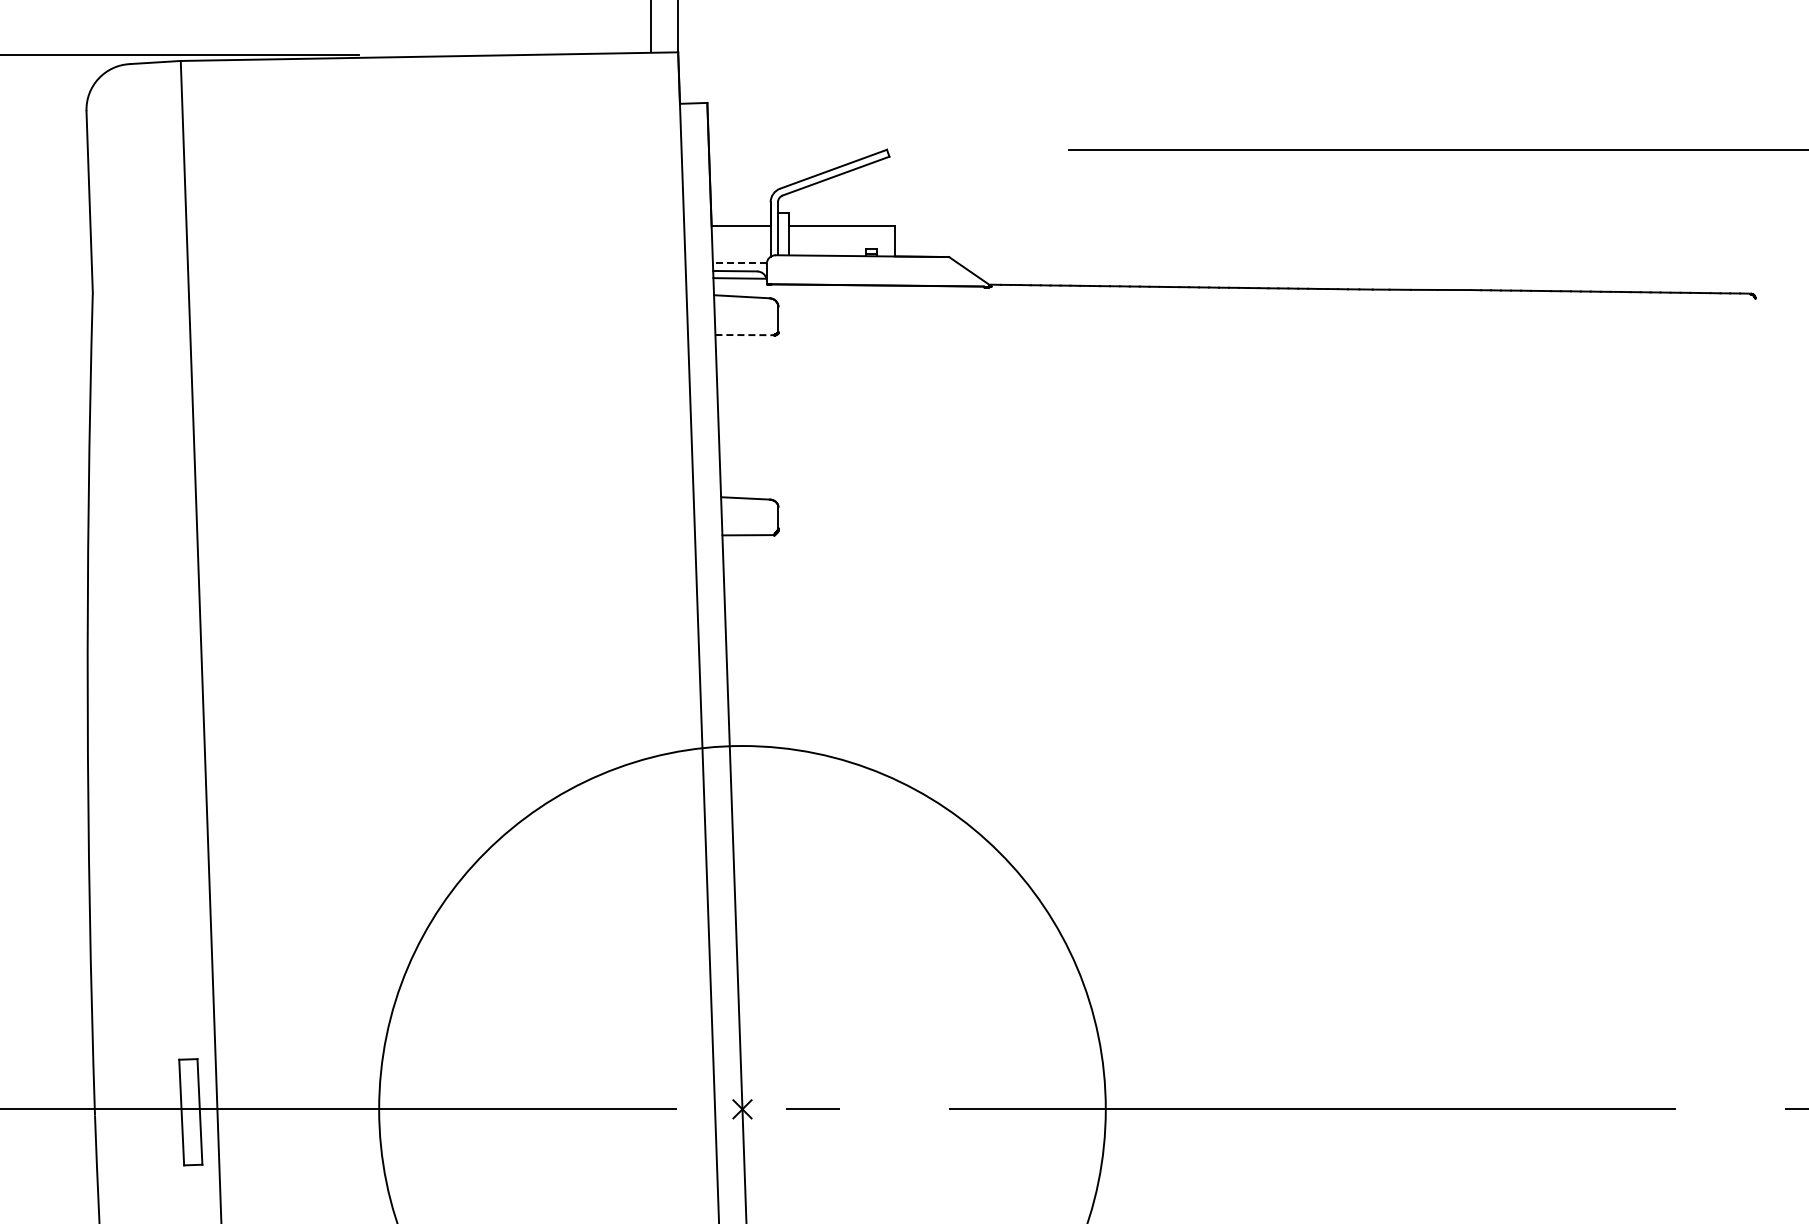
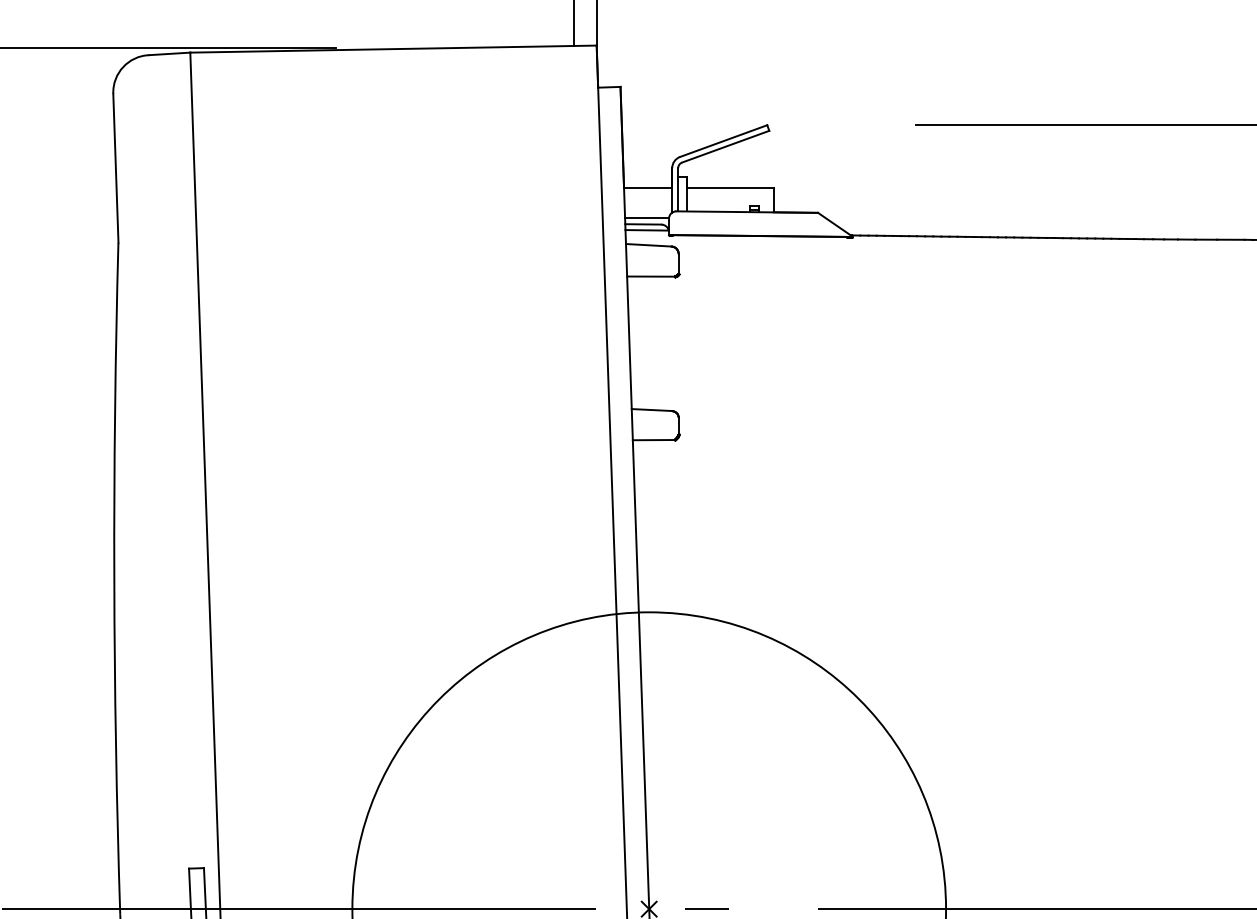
line: (739, 262) -> (646, 217), dashed -> solid
line: (745, 335) -> (651, 276), dashed -> solid

